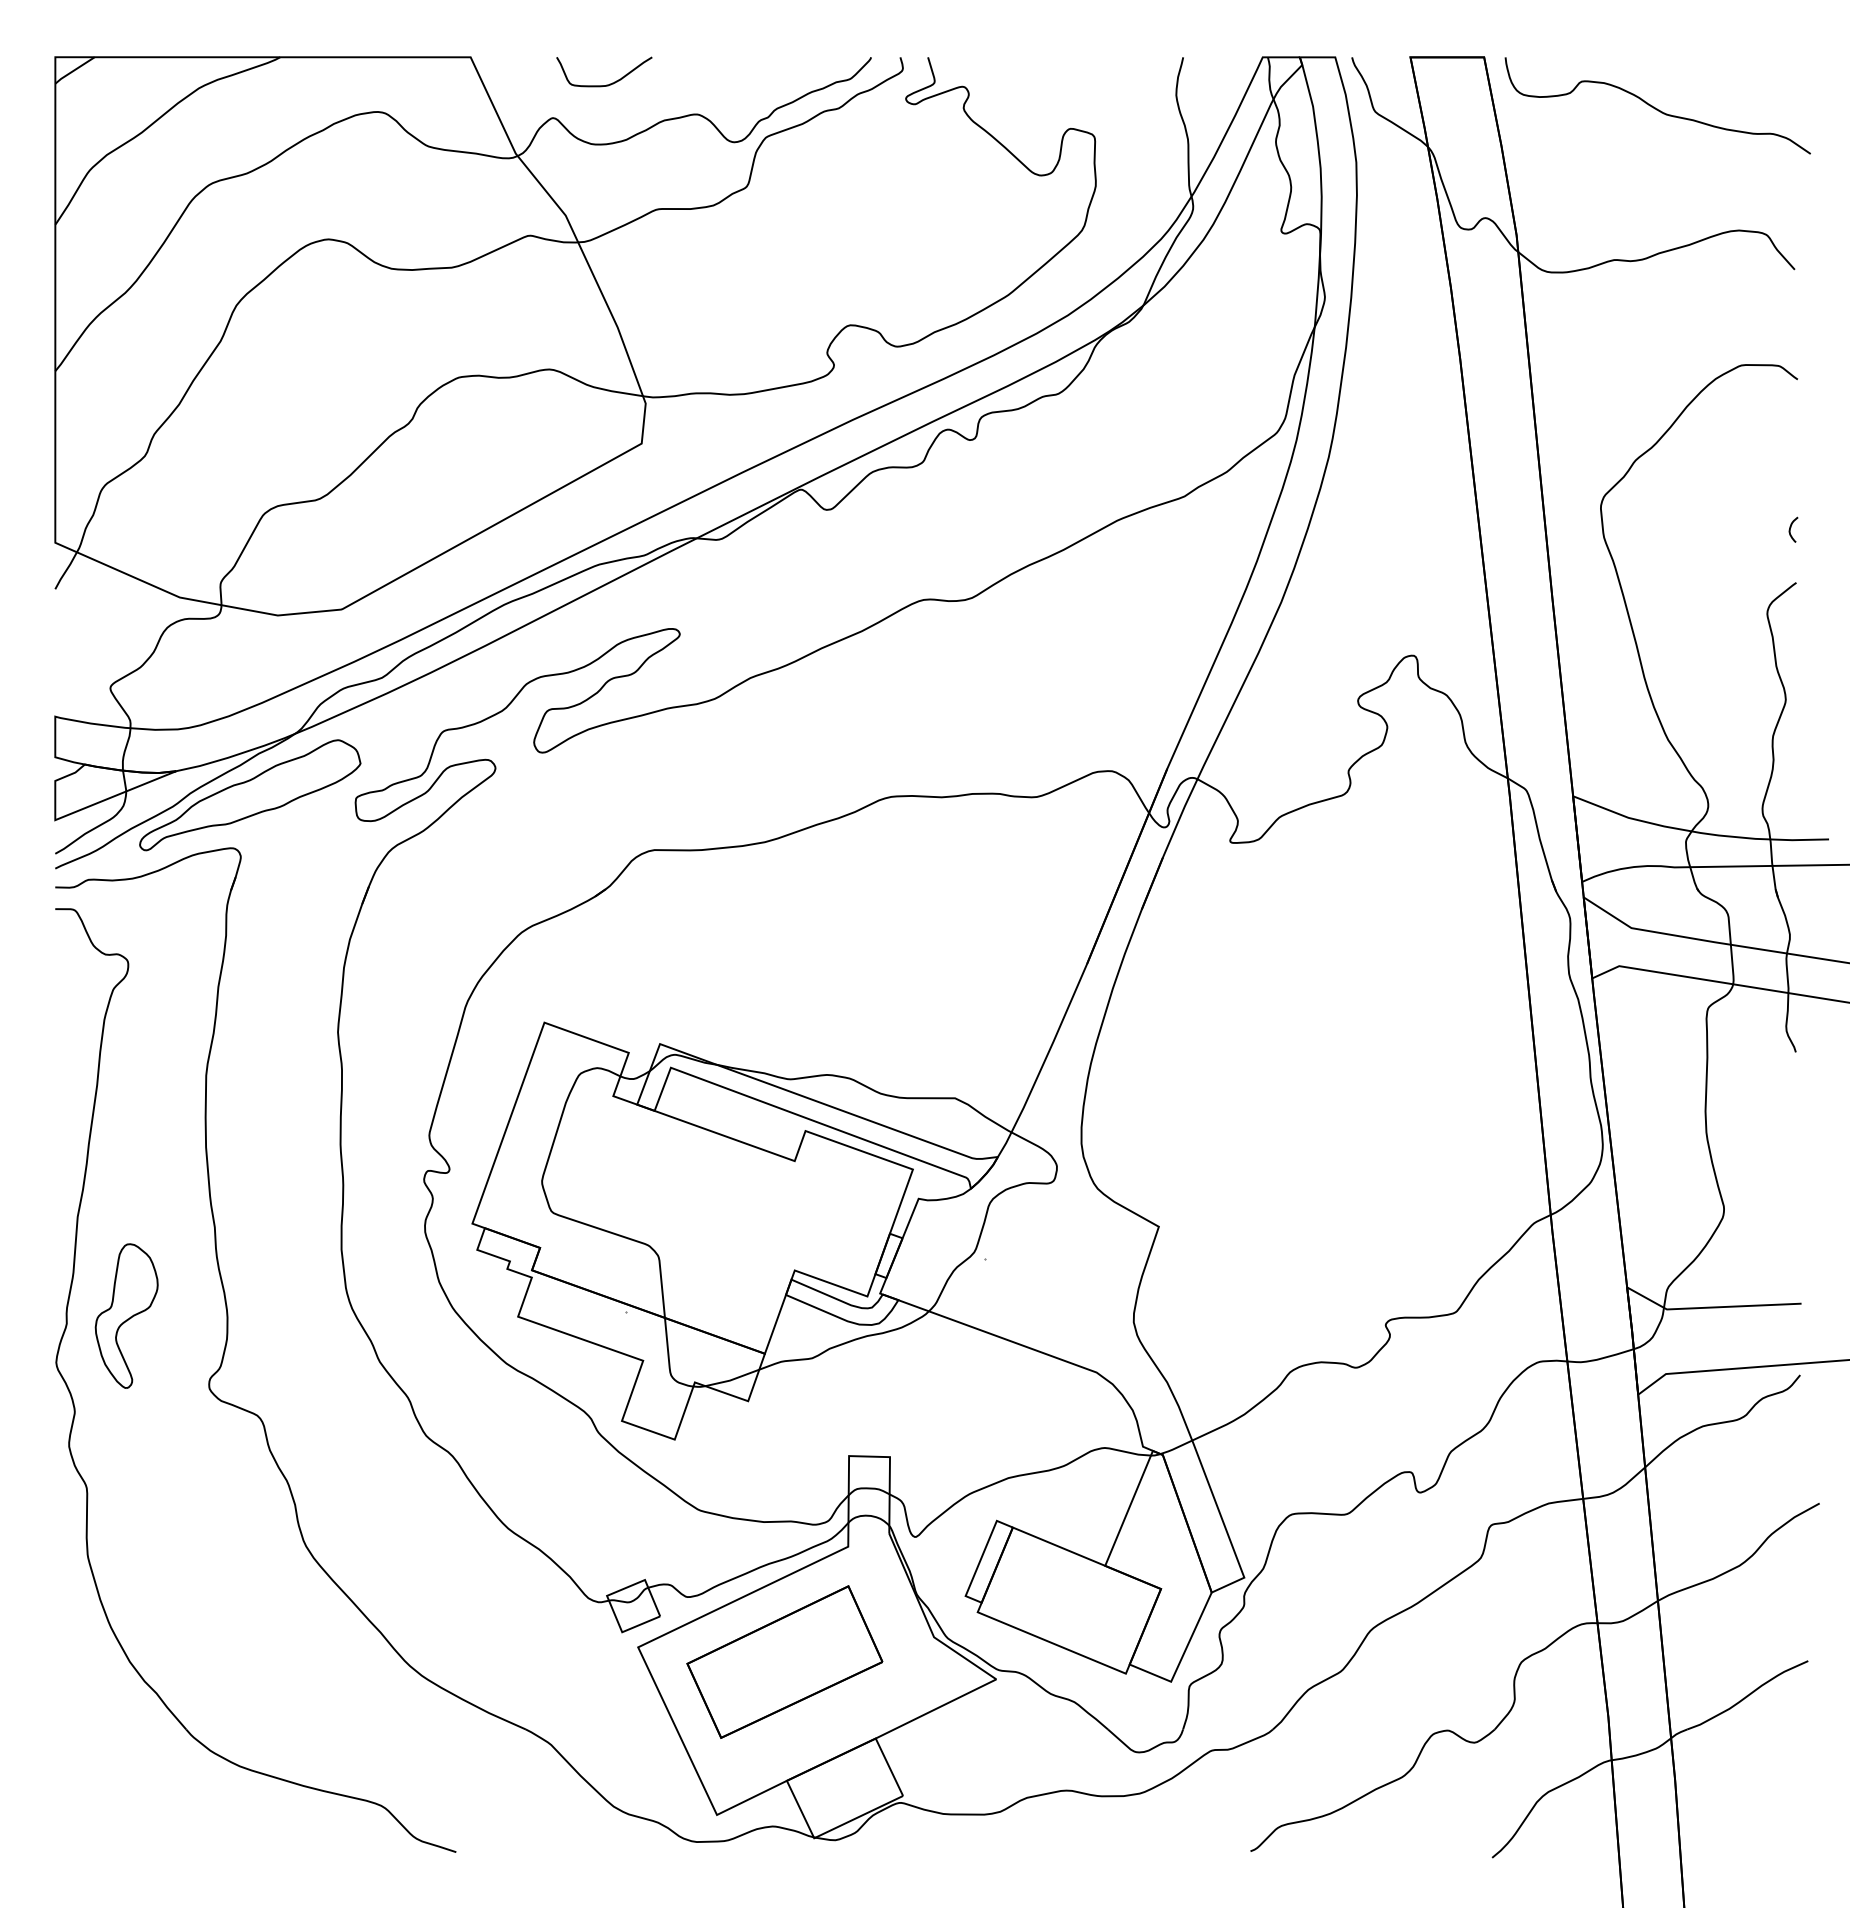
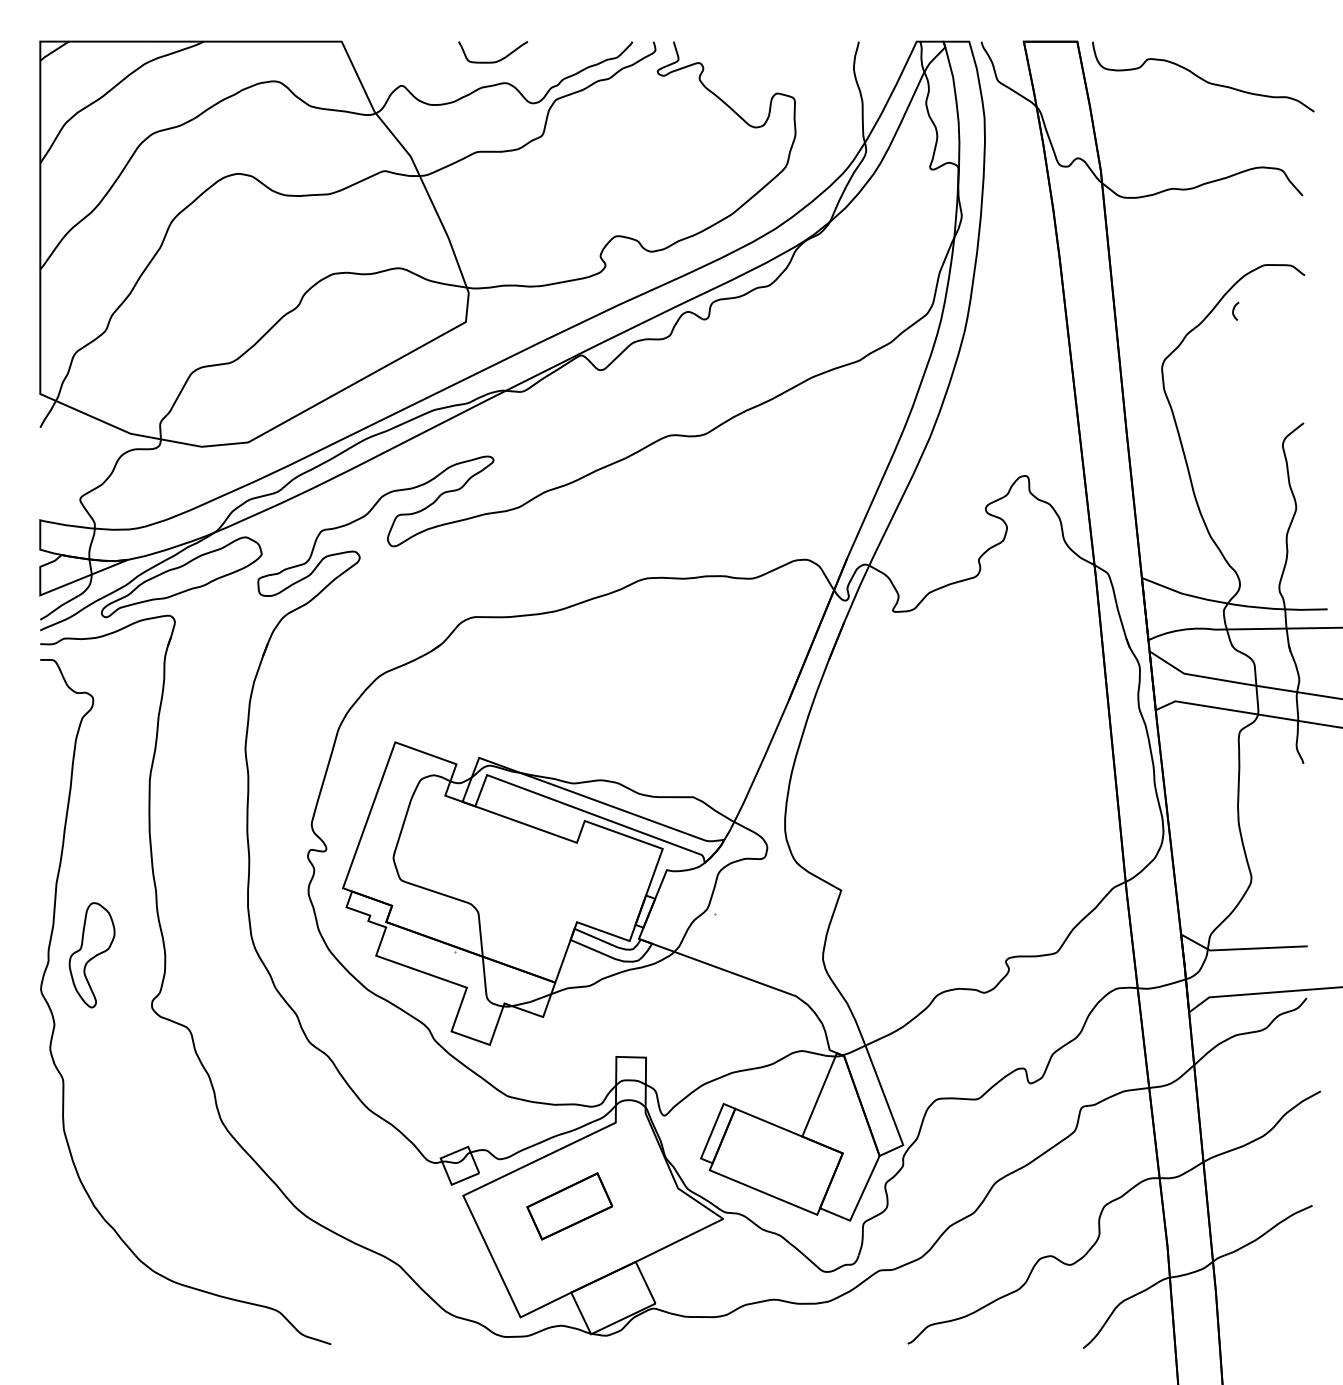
curve: (609, 83) -> (496, 60), moved
curve: (1791, 527) -> (1234, 309), moved
part: (784, 1661) -> (569, 1206), size x0.6

